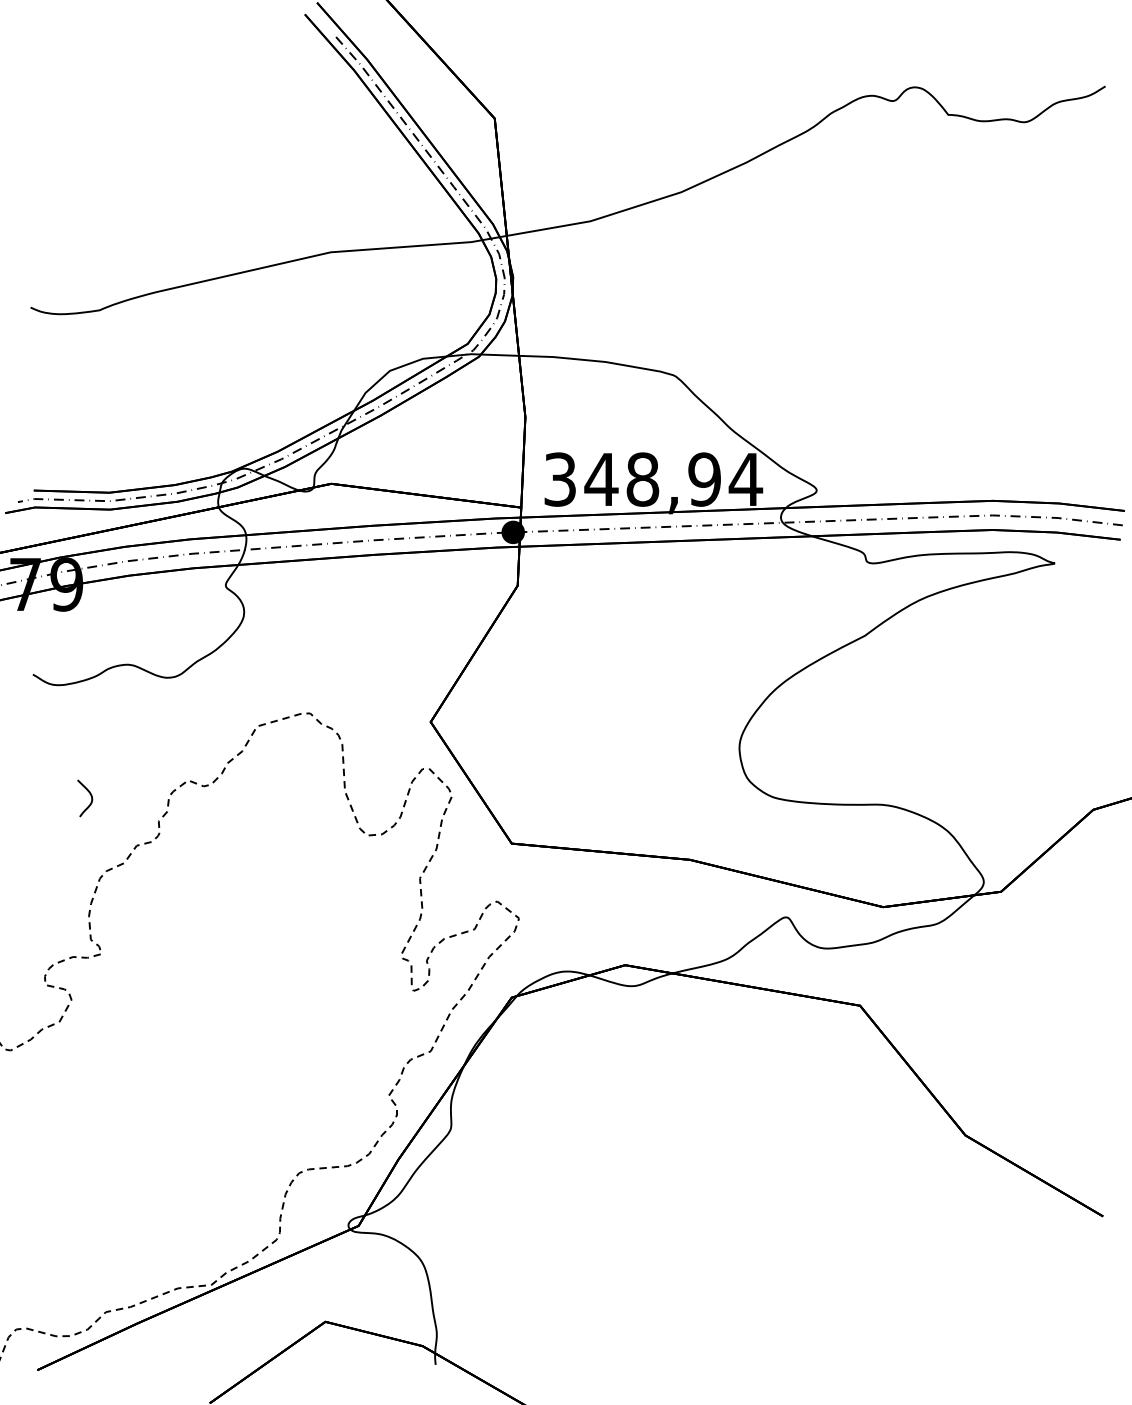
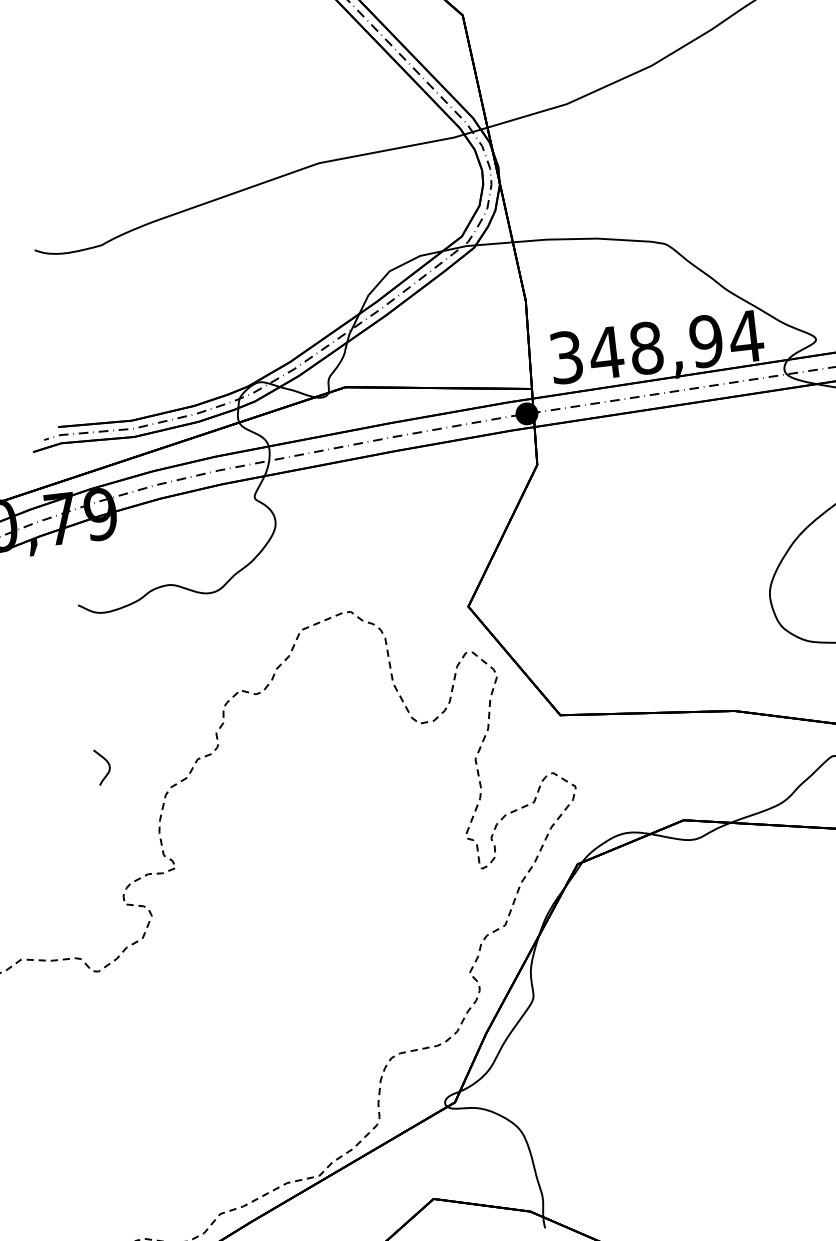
curve: (90, 796) -> (107, 764), moved

